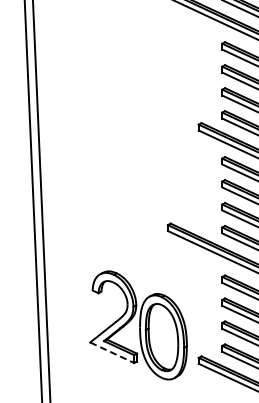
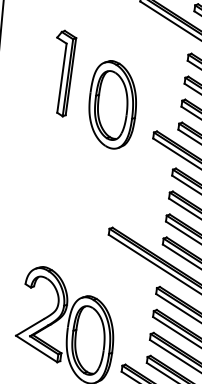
part: (100, 78) -> (62, 73), added
part: (154, 102) -> (112, 104), added
line: (112, 352) -> (36, 348), dashed -> solid

